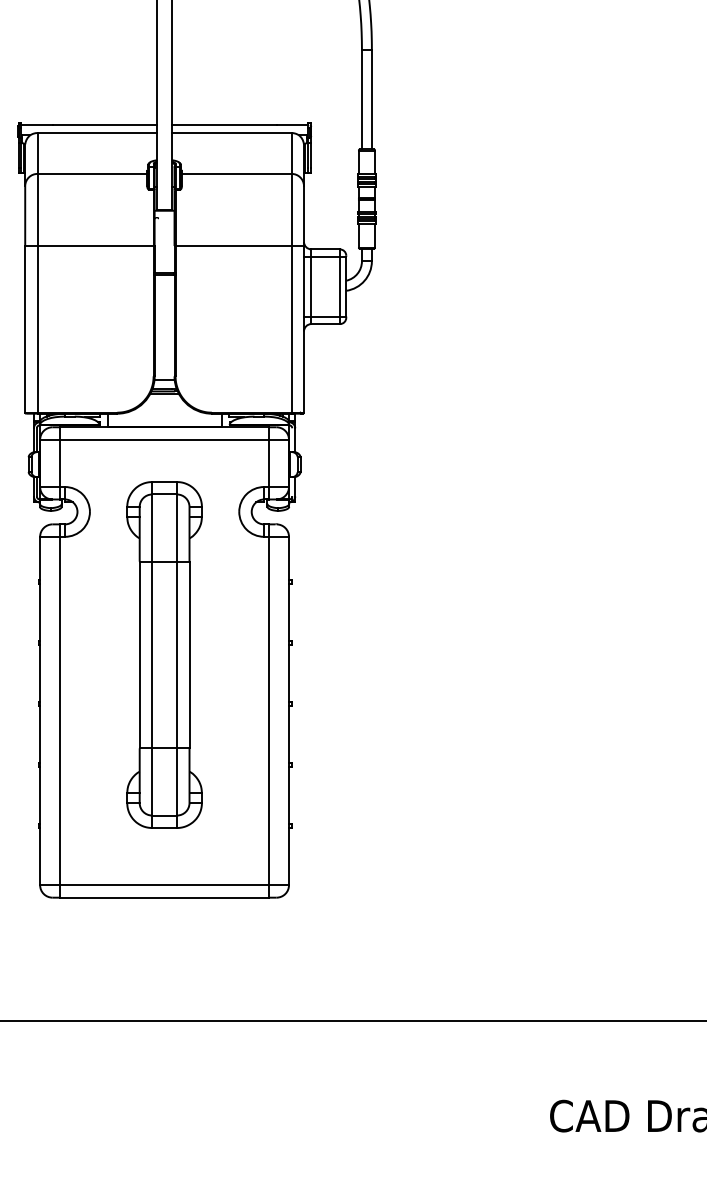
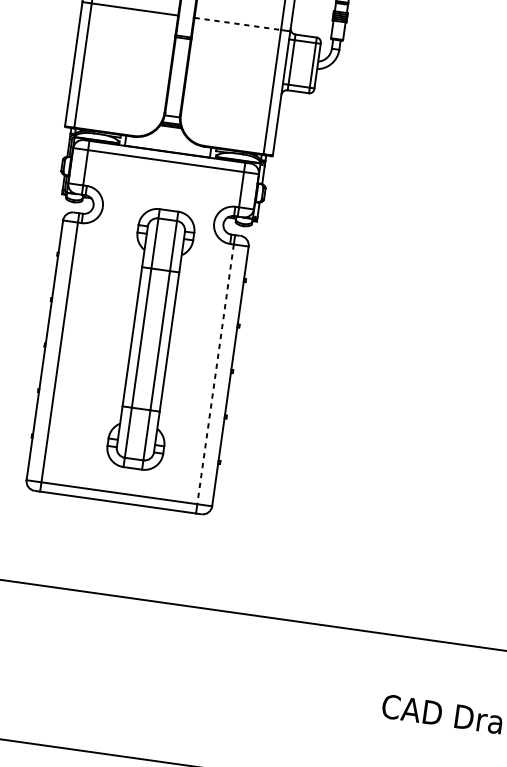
line: (233, 246) -> (237, 24), solid -> dashed
part: (164, 654) -> (150, 339), moved
line: (269, 711) -> (215, 374), solid -> dashed

